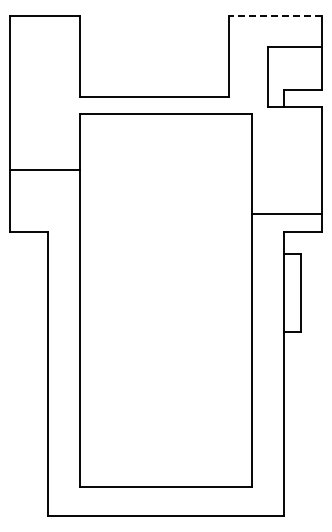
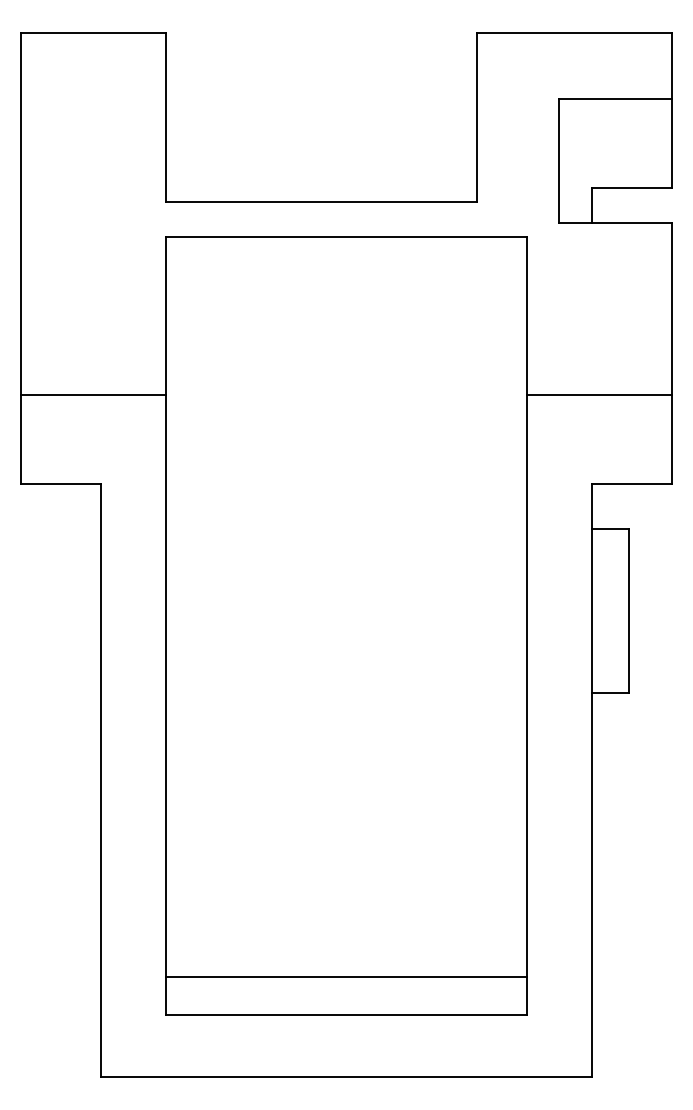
line: (275, 15) -> (574, 32), dashed -> solid
line: (44, 170) -> (93, 395), moved
line: (286, 214) -> (597, 395), moved
line: (165, 468) -> (345, 977), added

